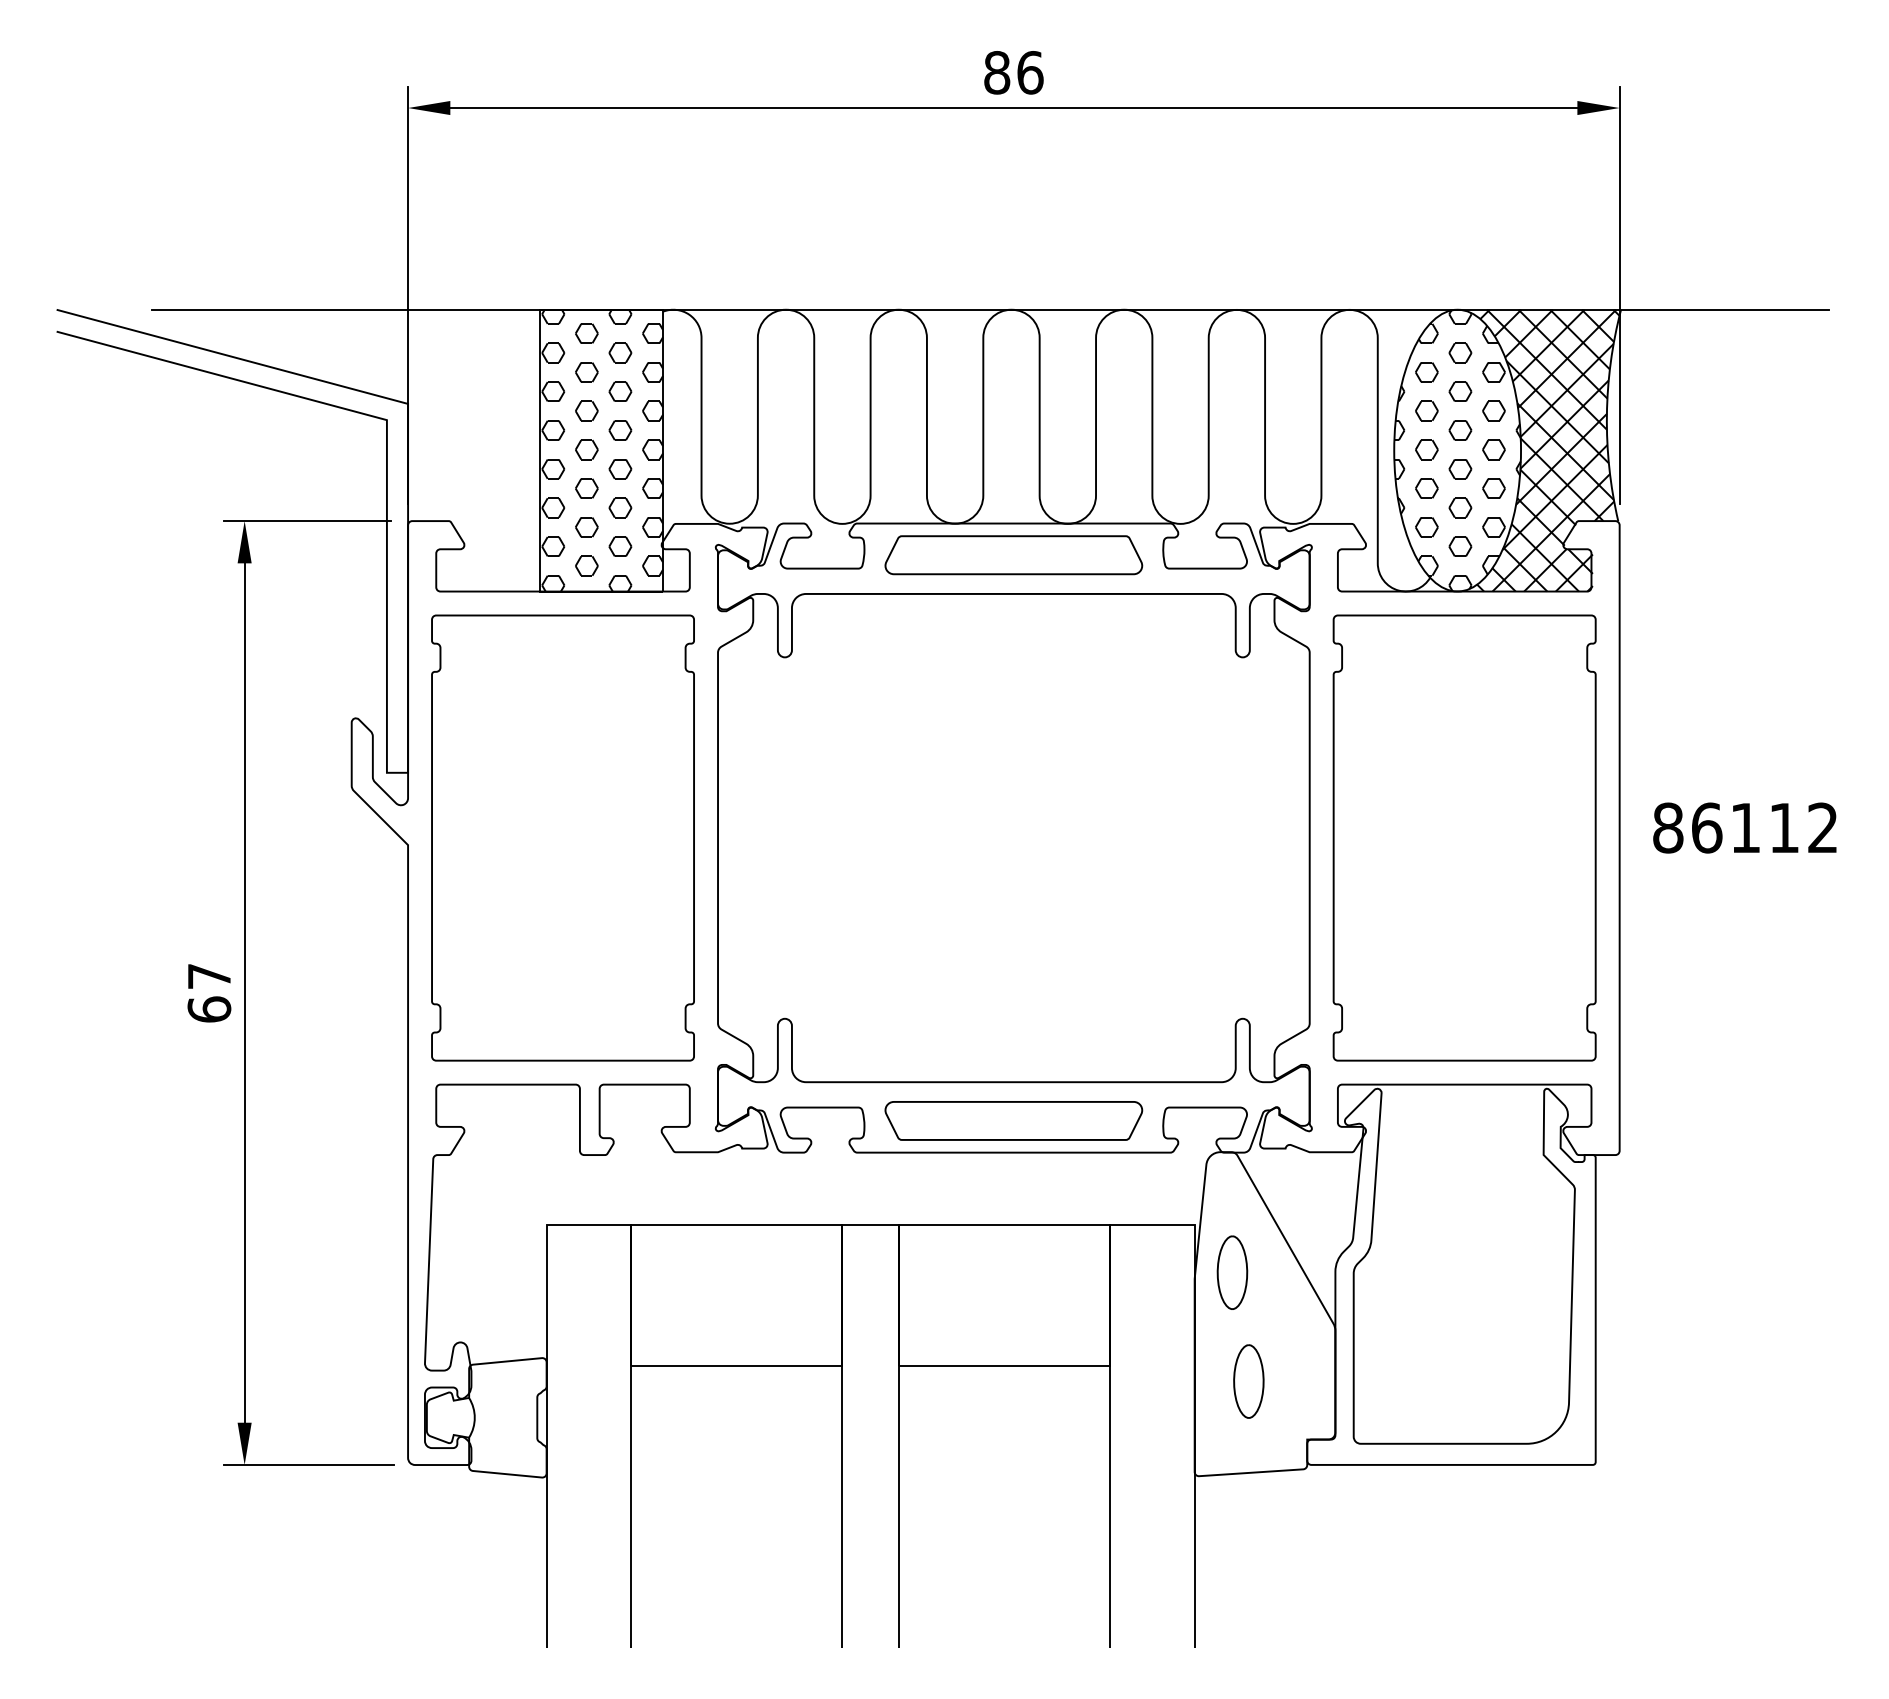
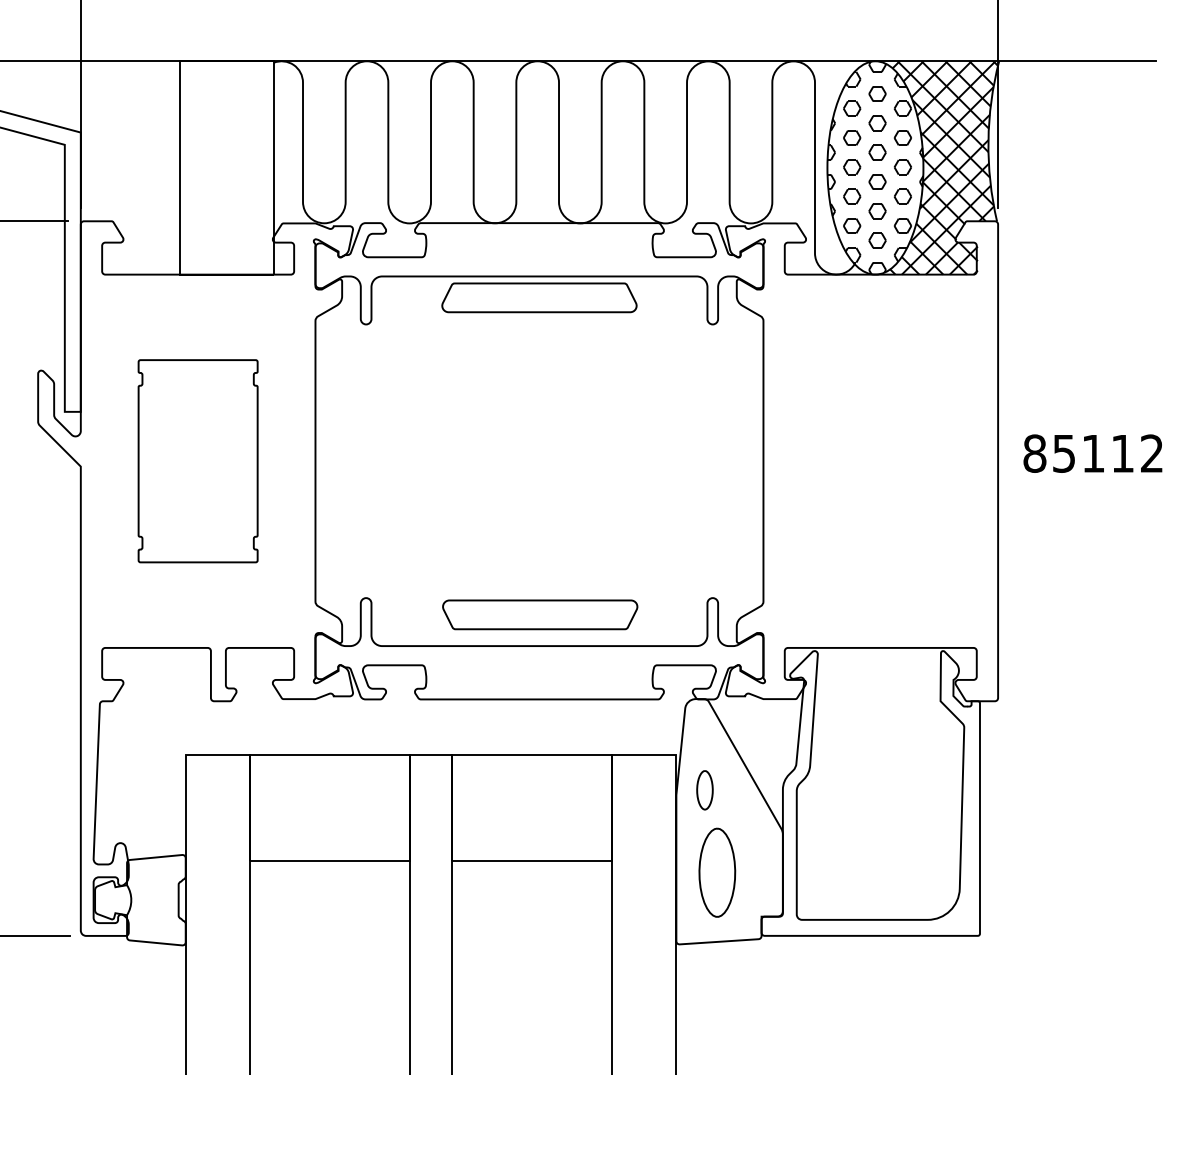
hatch: (602, 450) -> (228, 167), removed
curve: (1013, 537) -> (539, 284), moved
text: (1707, 827) -> (1064, 453), 86112 -> 85112
part: (562, 837) -> (197, 460), size x0.6
part: (1464, 837) -> (880, 460), removed
curve: (1013, 1102) -> (539, 600), moved
part: (1232, 1272) -> (705, 790), size x0.7
part: (1248, 1381) -> (717, 872), size x1.6

